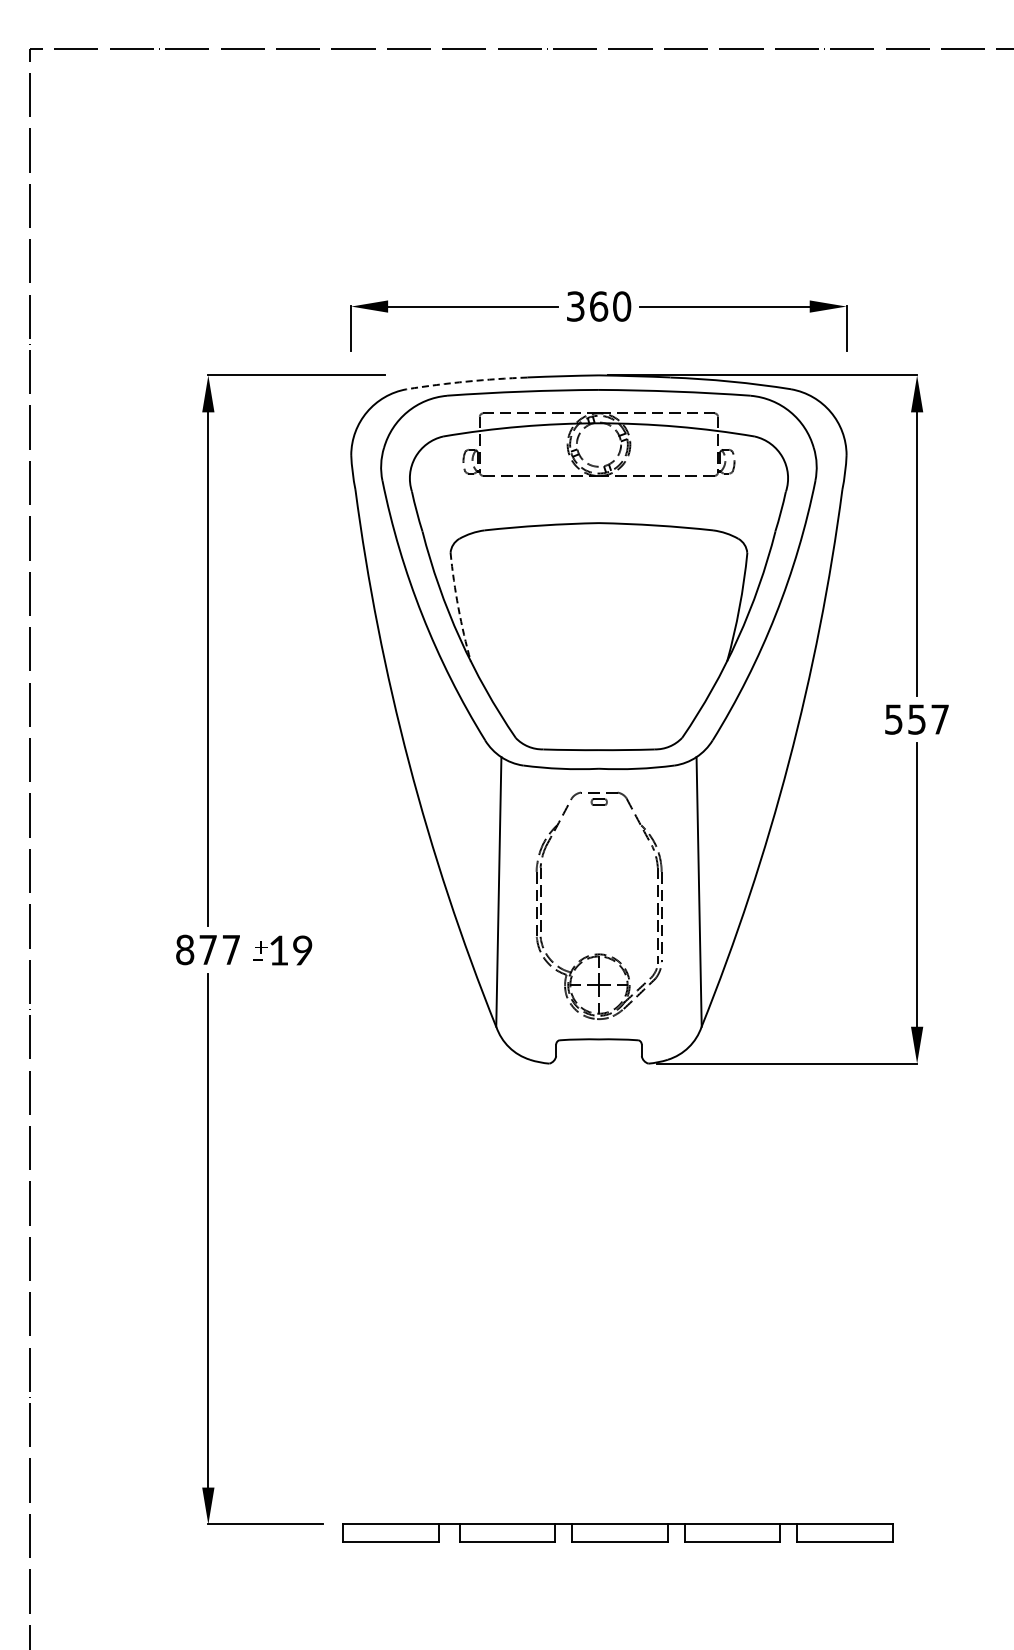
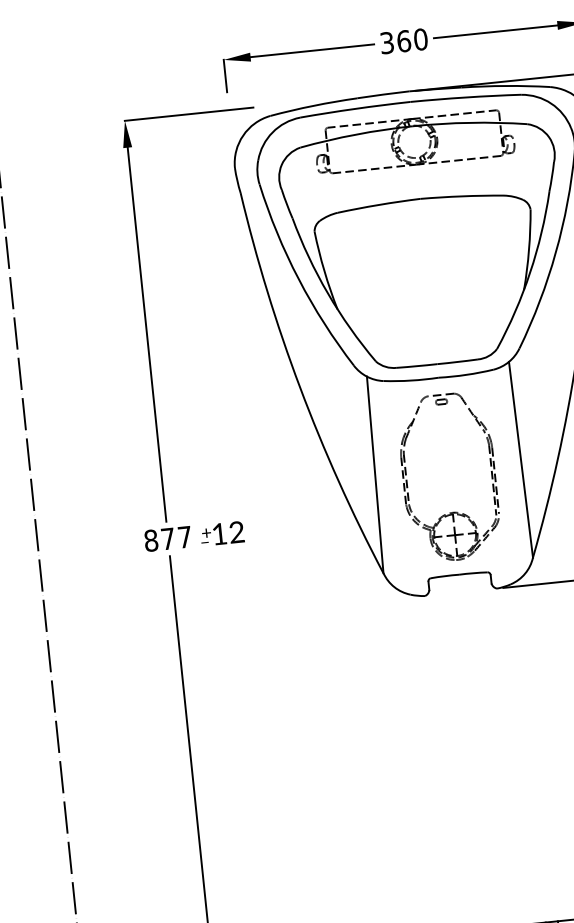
arc: (466, 381) -> (313, 105), dashed -> solid
arc: (458, 607) -> (324, 270), dashed -> solid
text: (302, 950) -> (236, 532), 19 -> 12

